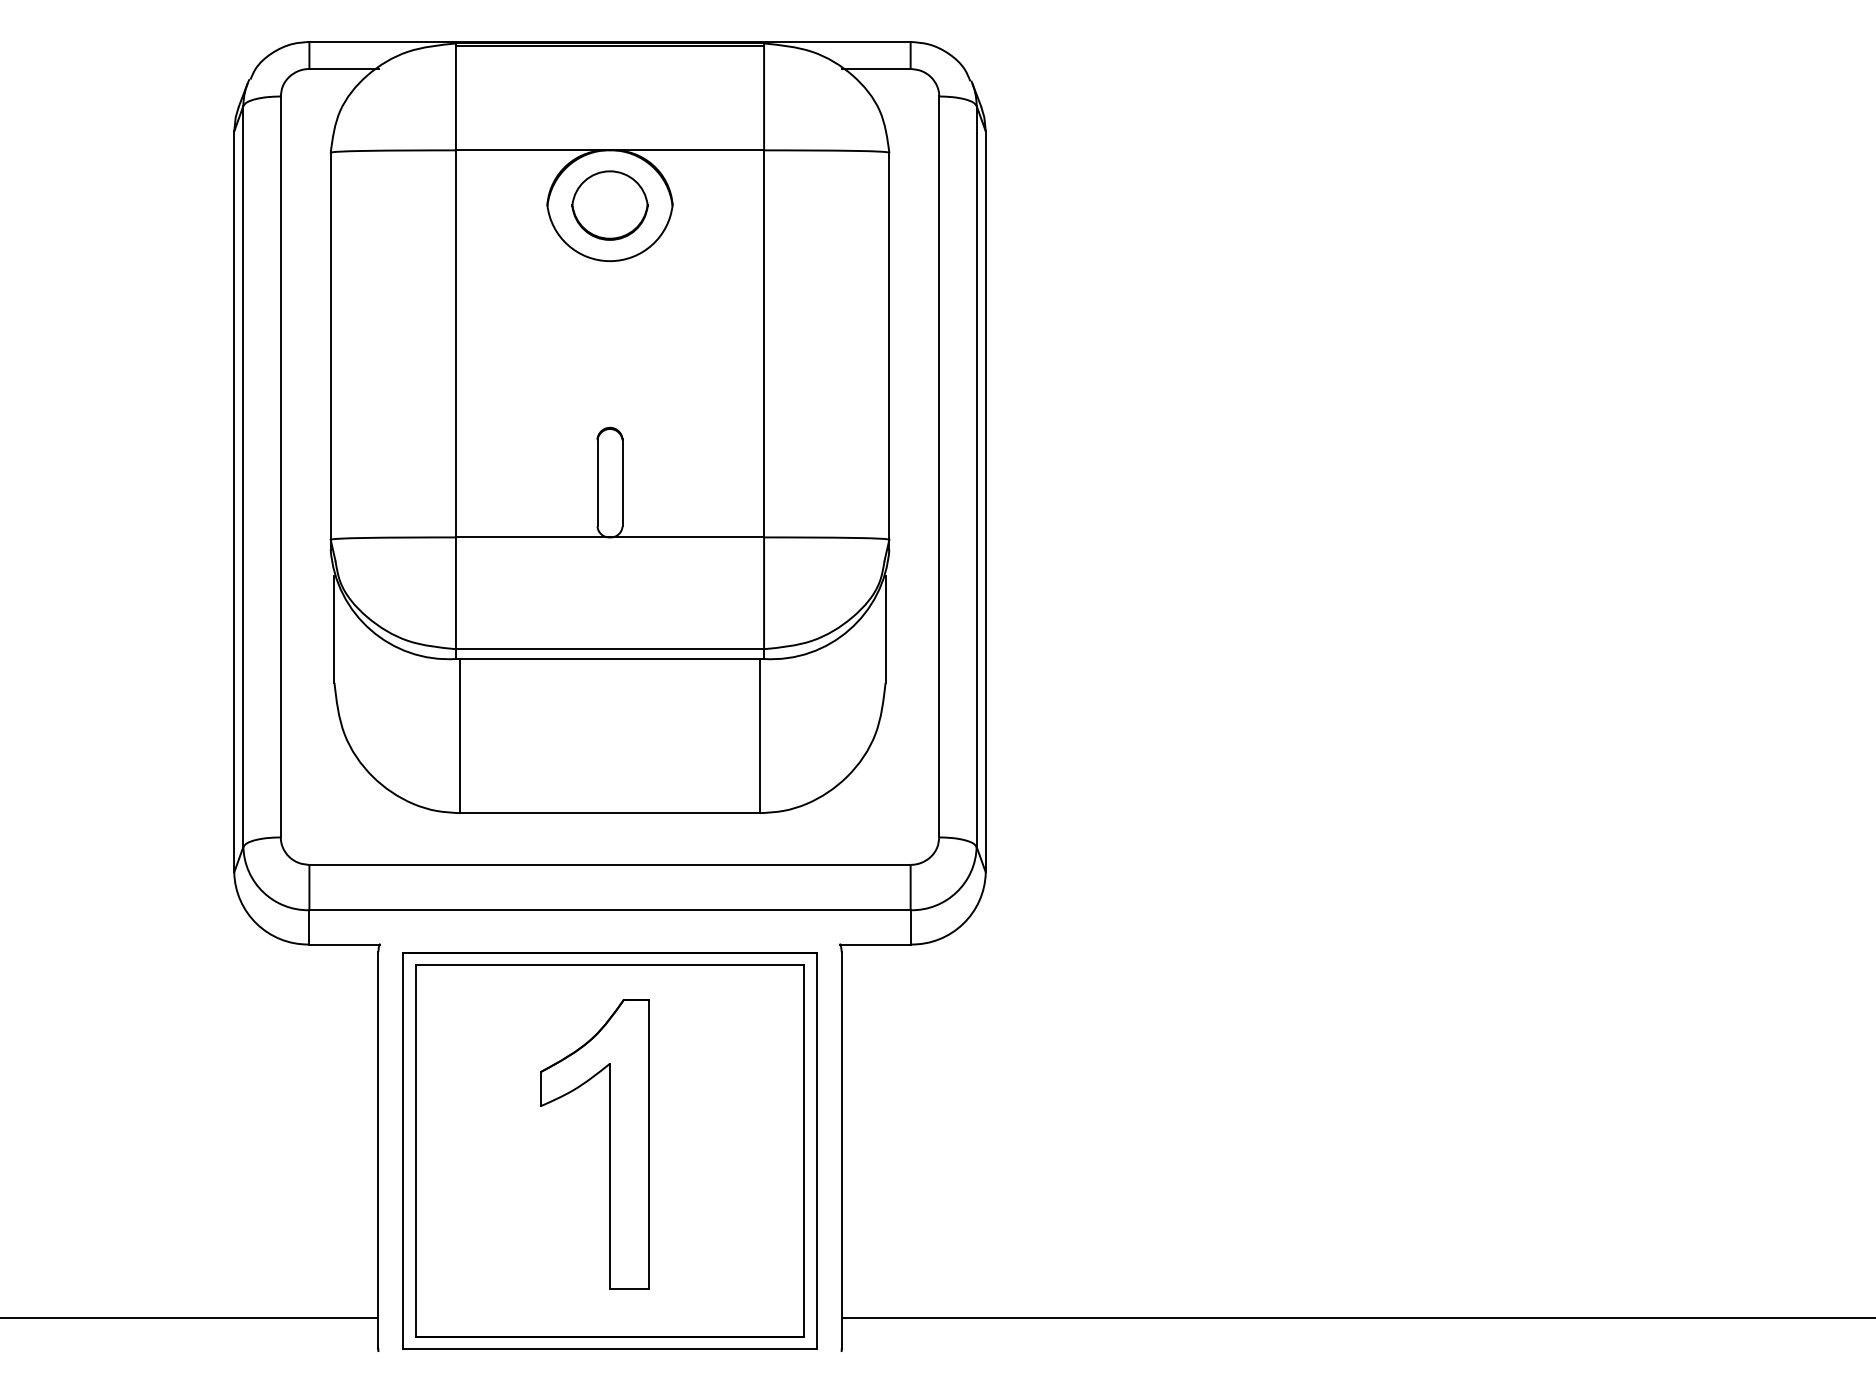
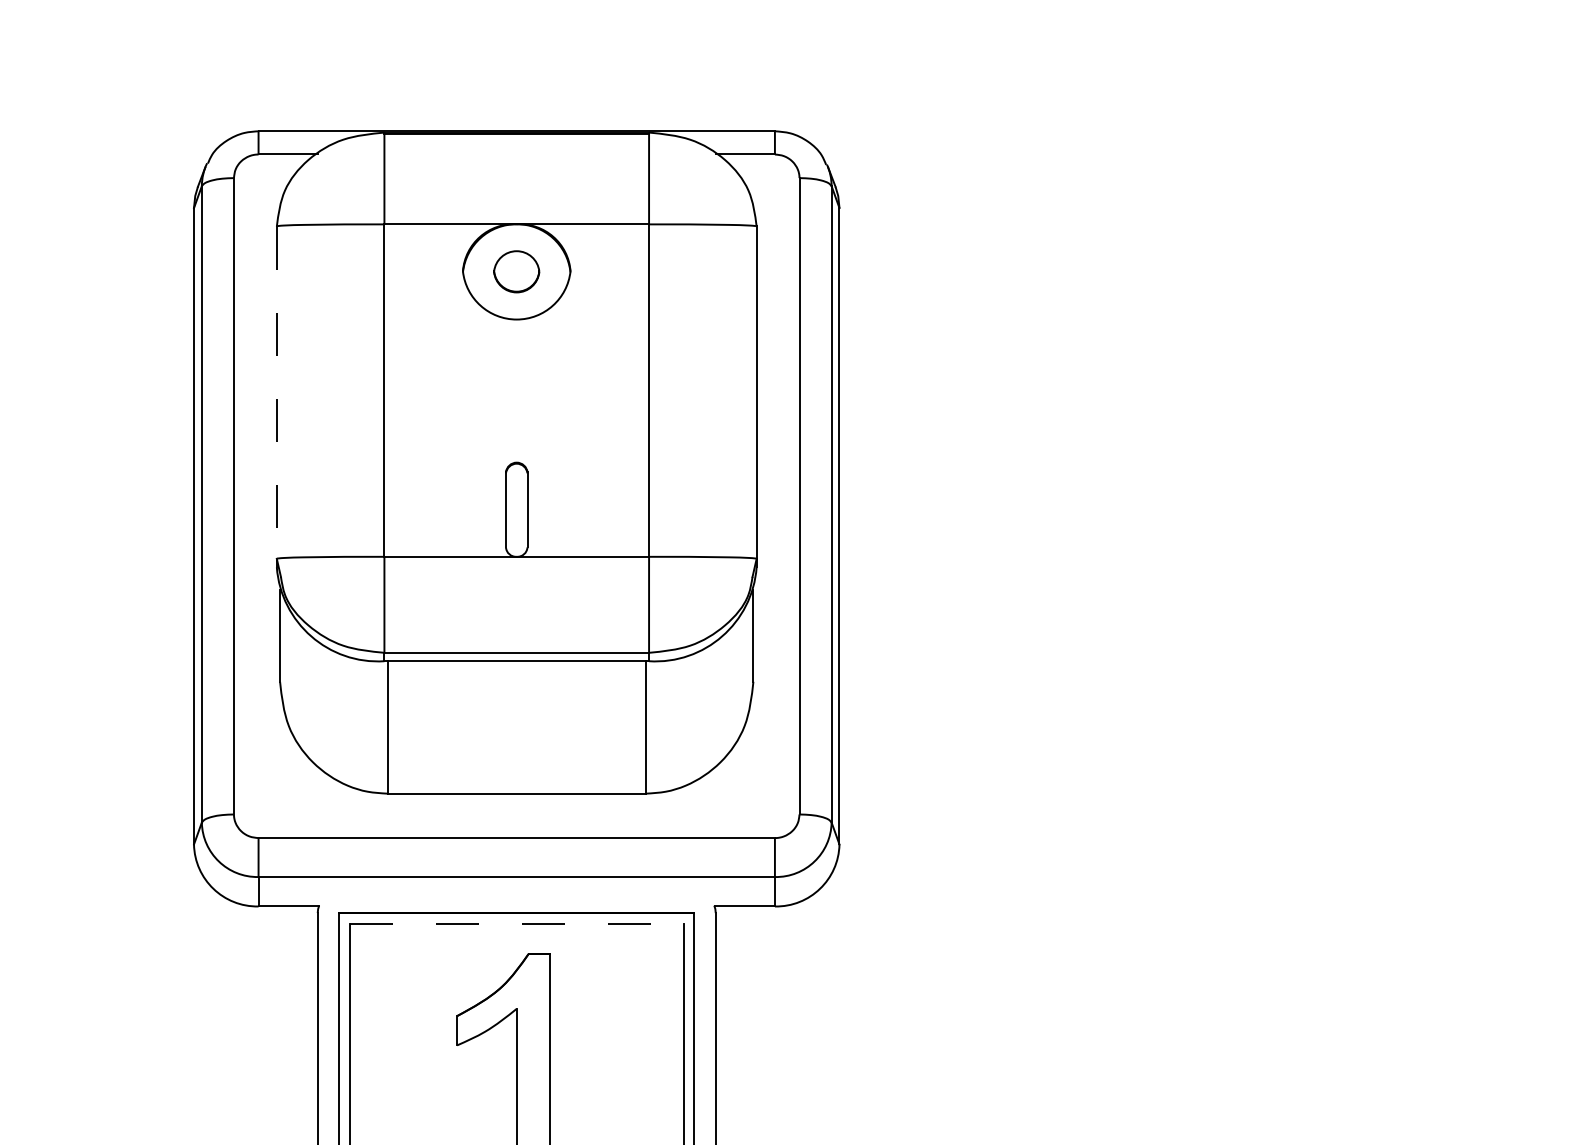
part: (609, 205) -> (516, 271), size x0.7
line: (330, 346) -> (276, 392), solid -> dashed
line: (610, 964) -> (517, 923), solid -> dashed

